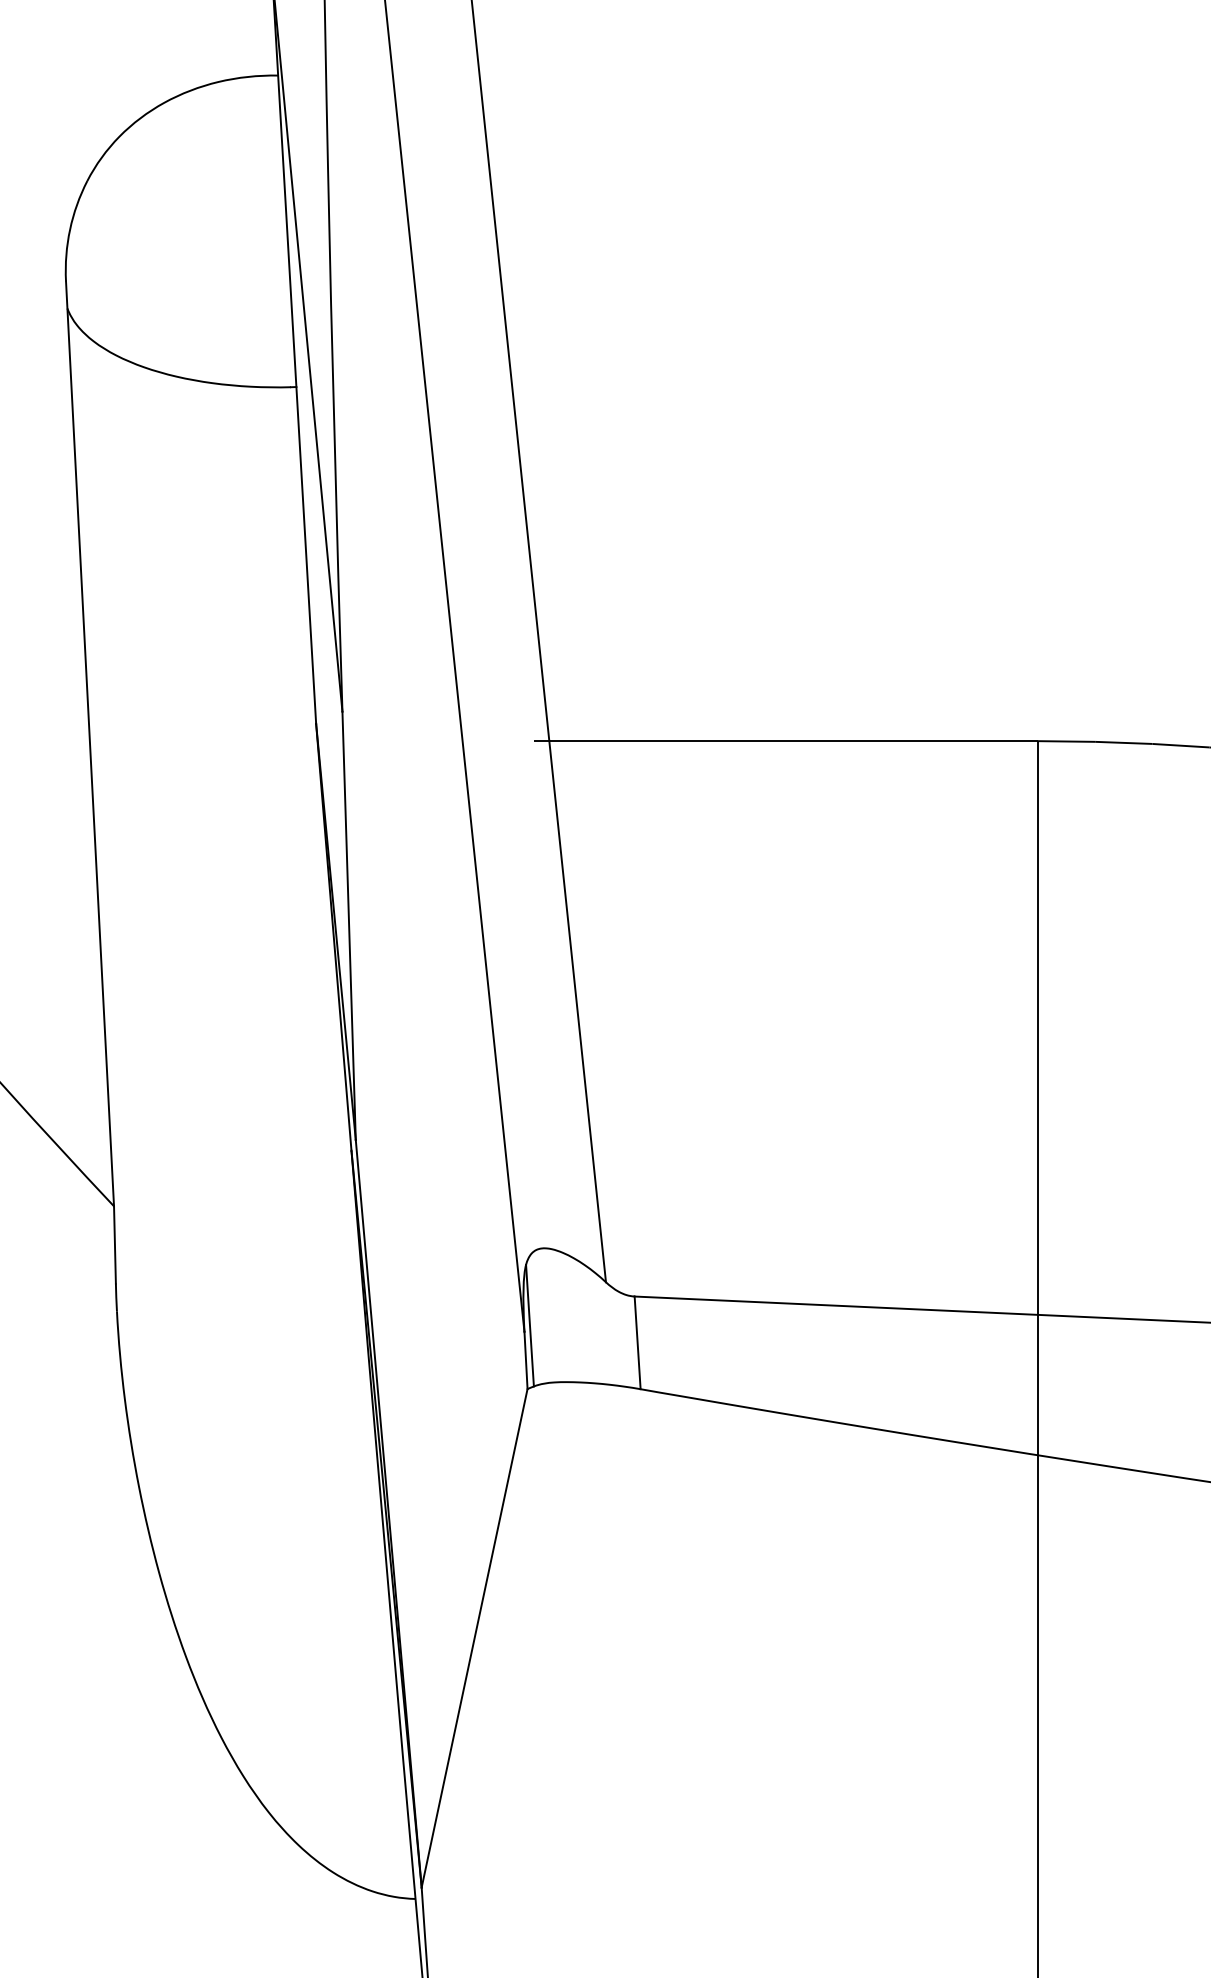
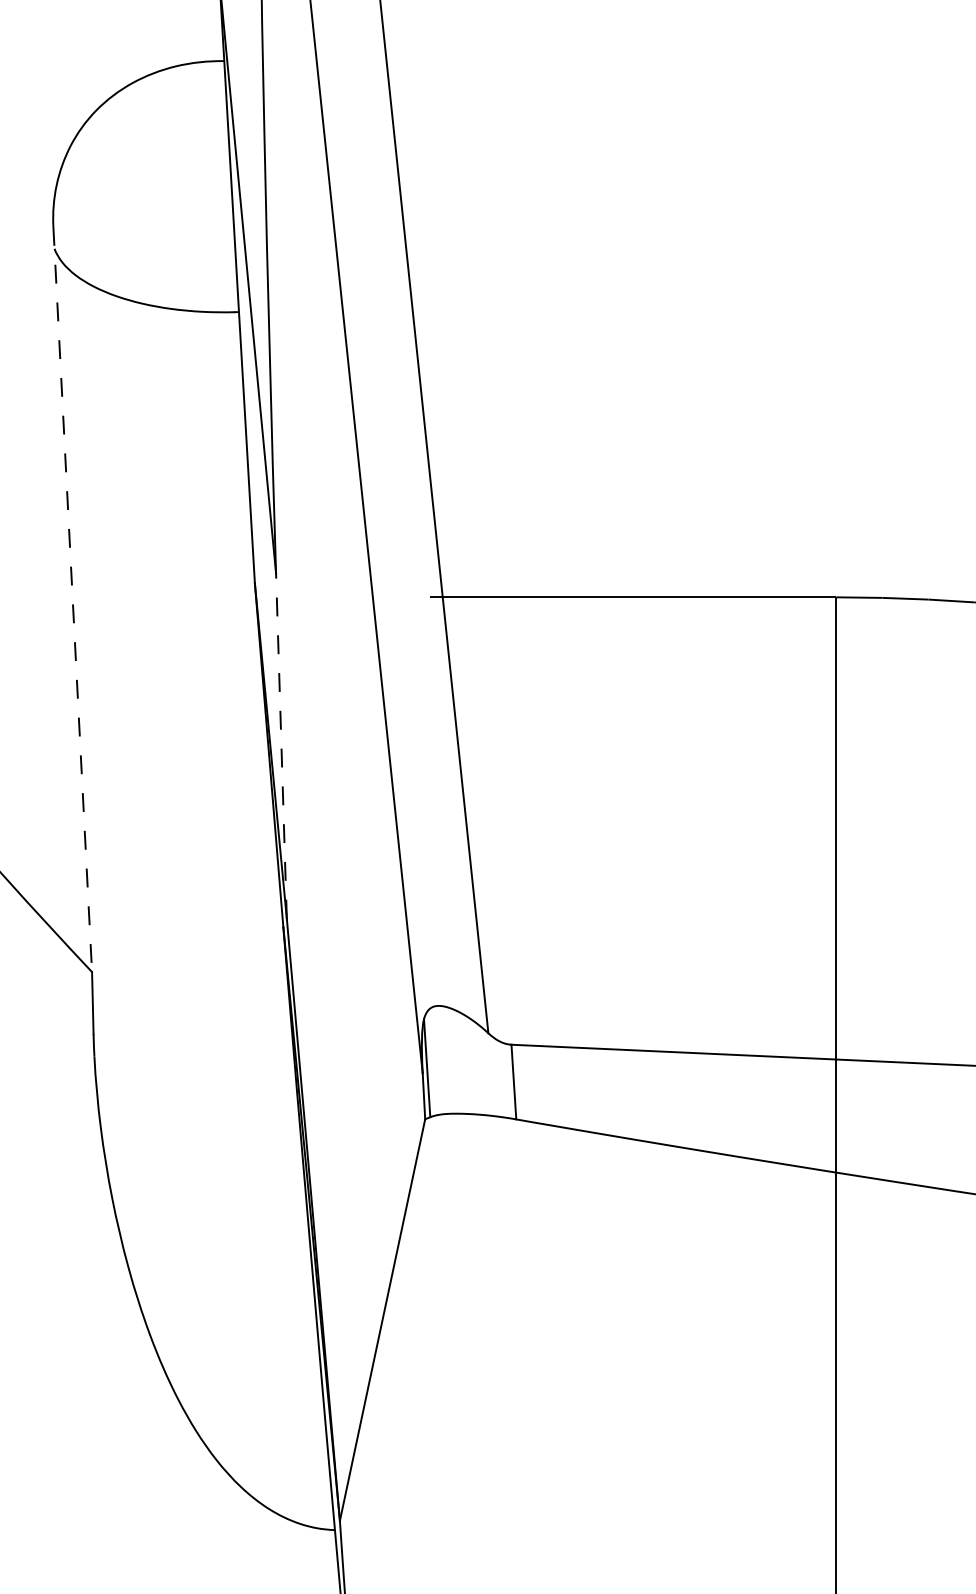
line: (90, 744) -> (73, 600), solid -> dashed
line: (349, 925) -> (281, 745), solid -> dashed

